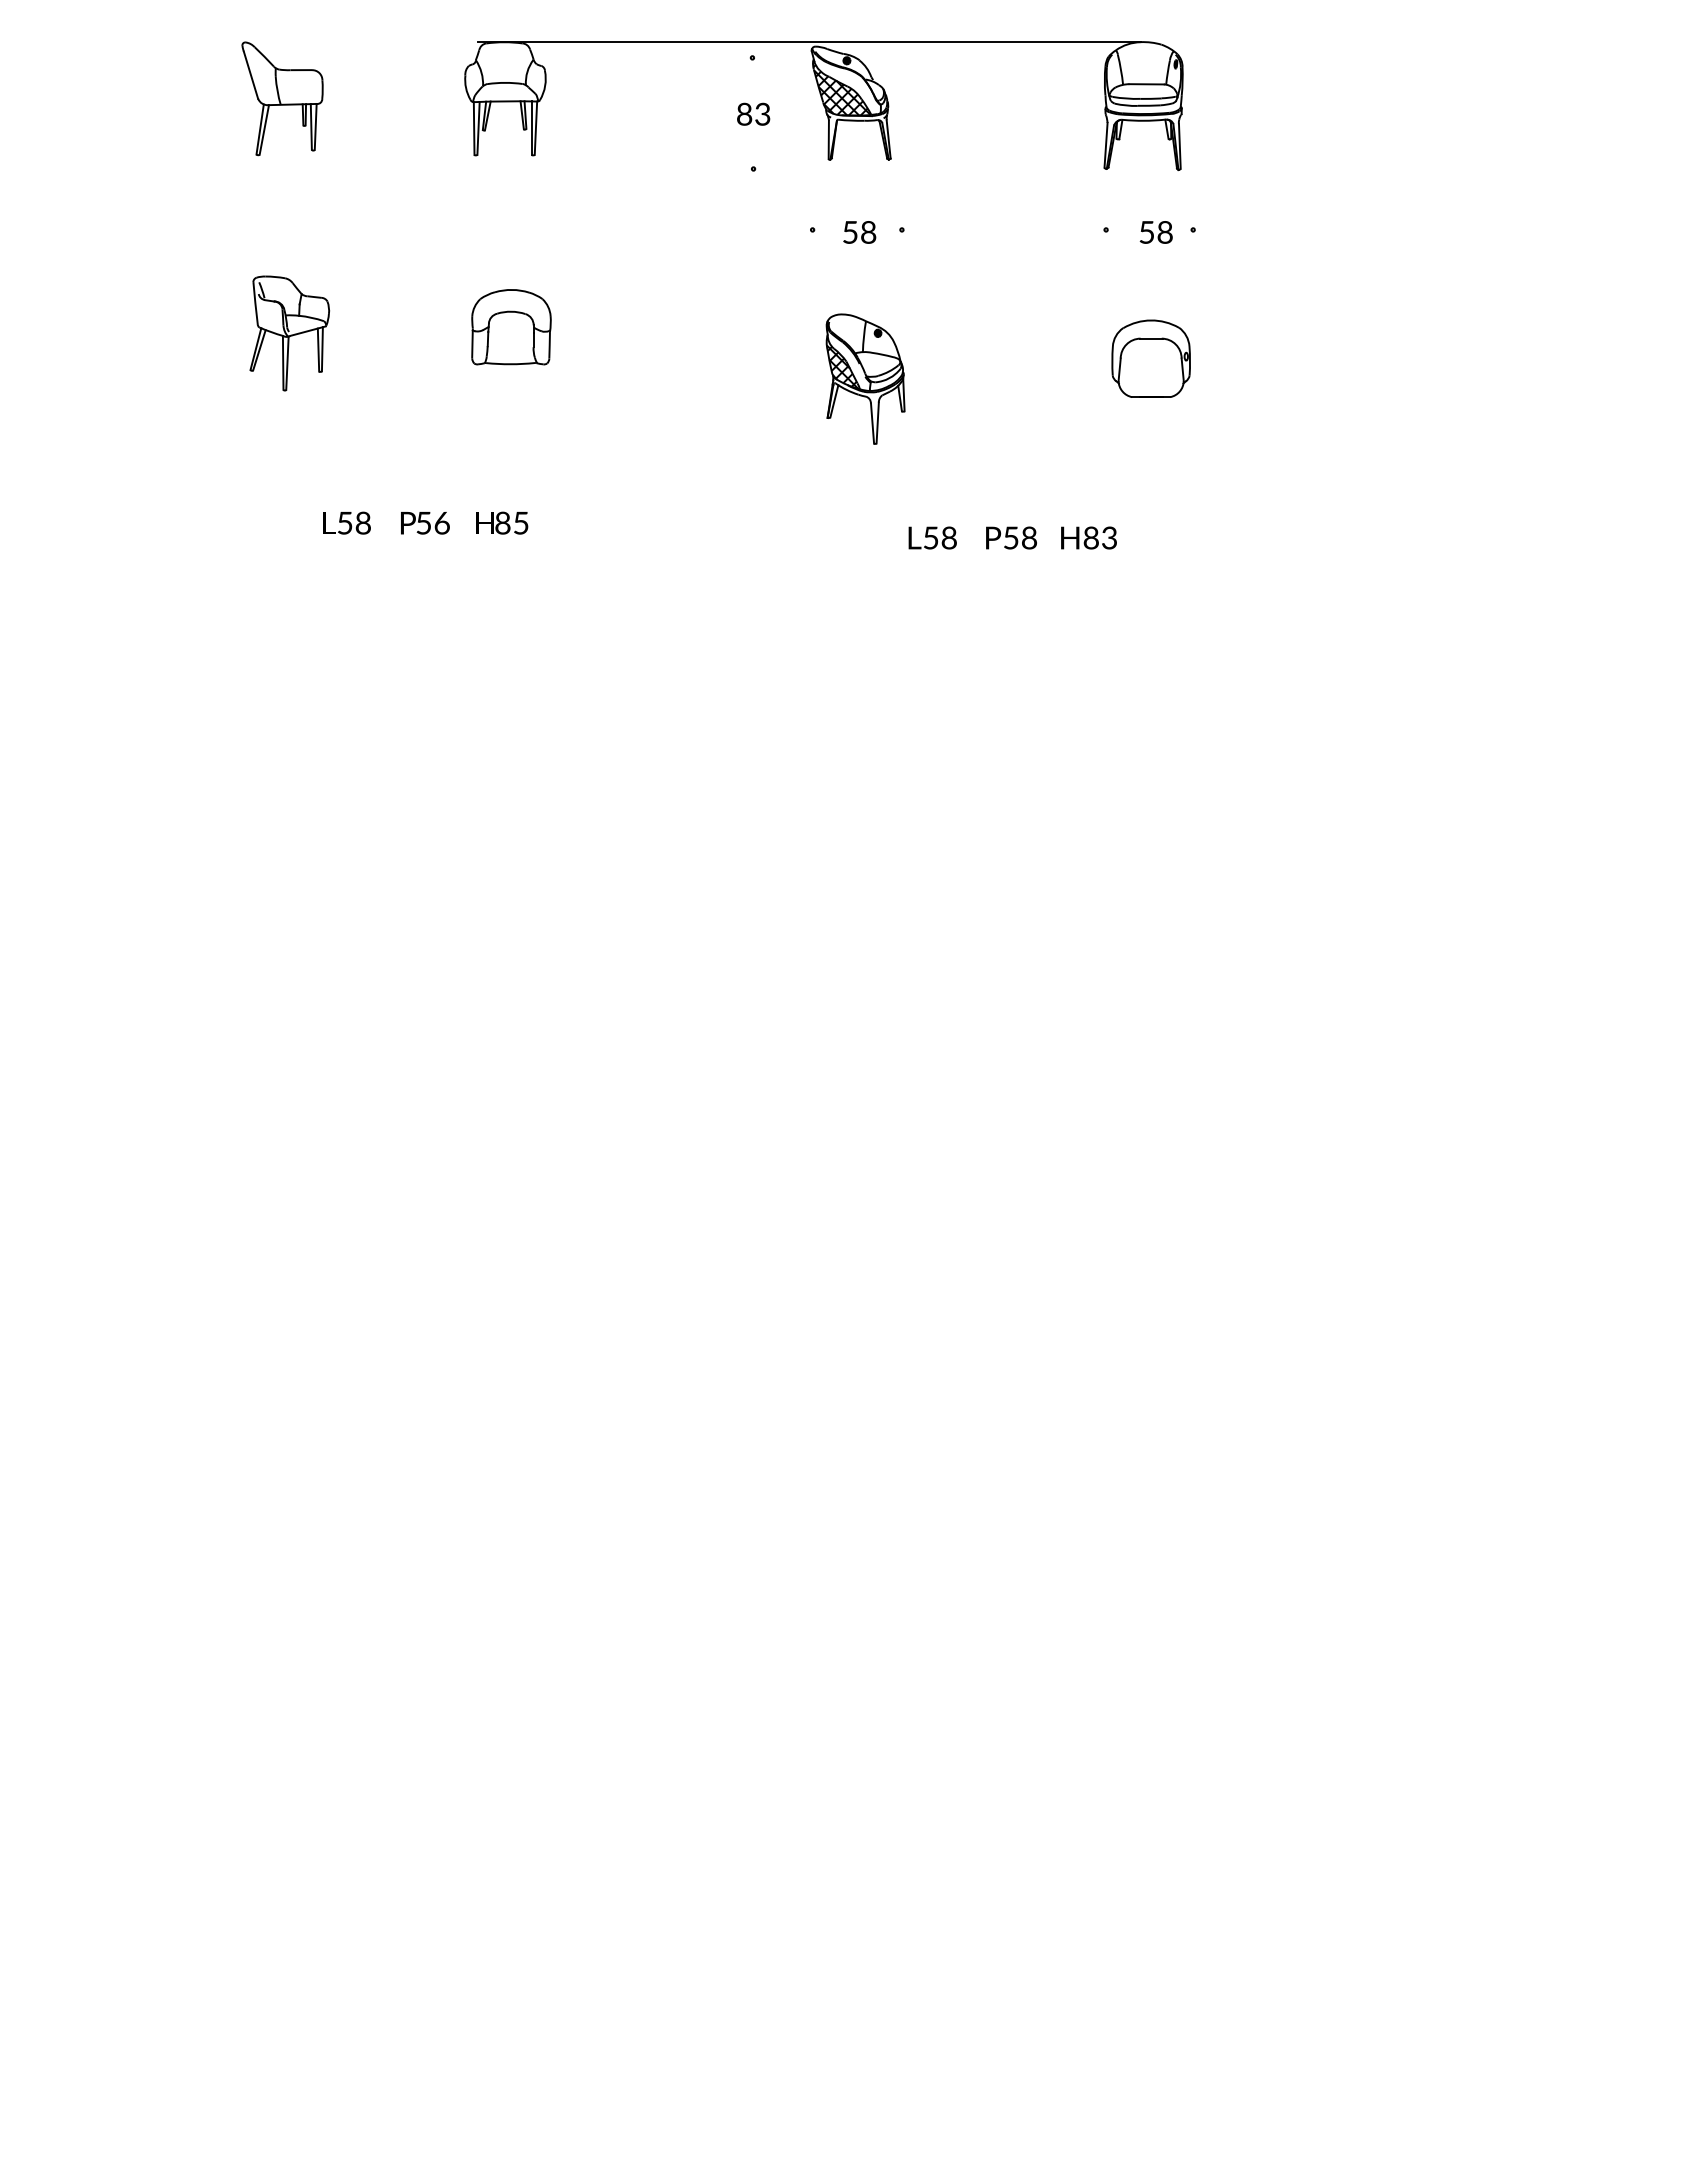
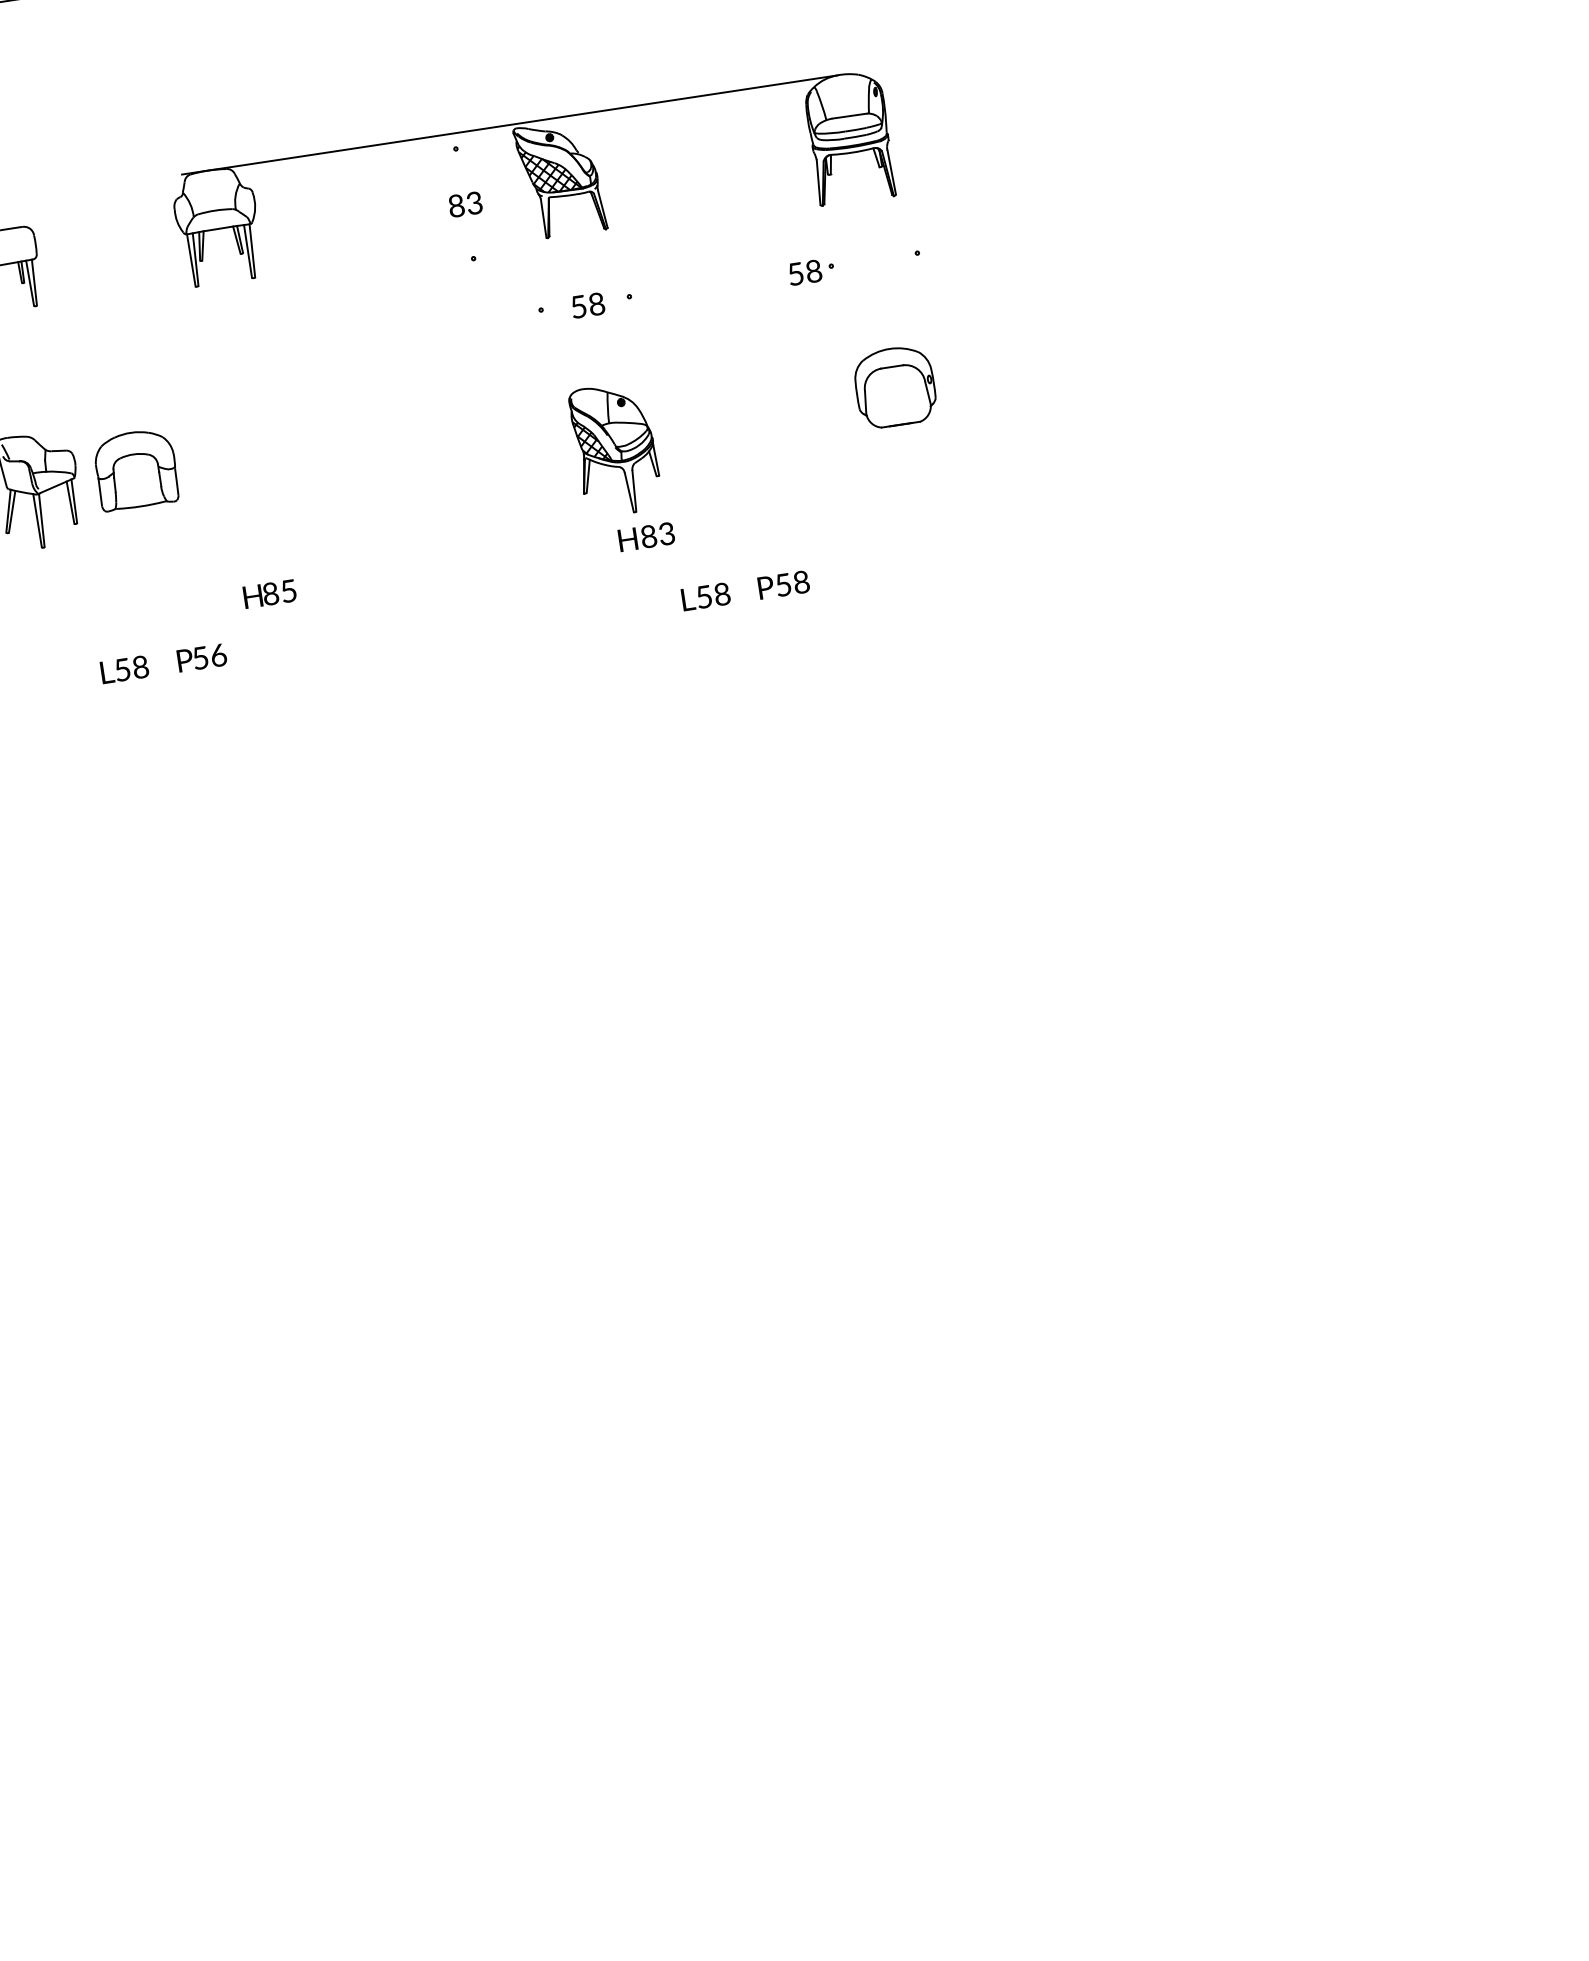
text: (1155, 232) -> (804, 272), moved
part: (511, 327) -> (136, 469), moved
text: (502, 522) -> (270, 593), moved
text: (1088, 537) -> (646, 536), moved

